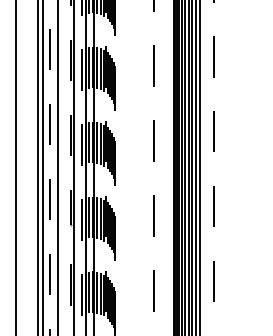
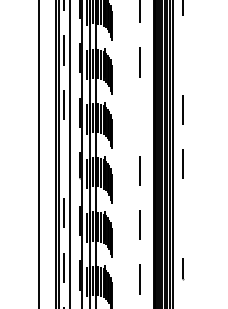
line: (213, 56) -> (182, 55), removed
line: (153, 140) -> (139, 116), removed
line: (50, 198) -> (64, 158), removed
line: (213, 281) -> (182, 218), removed

